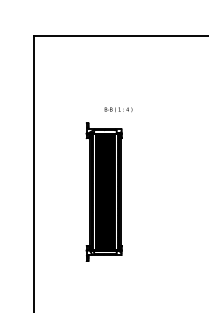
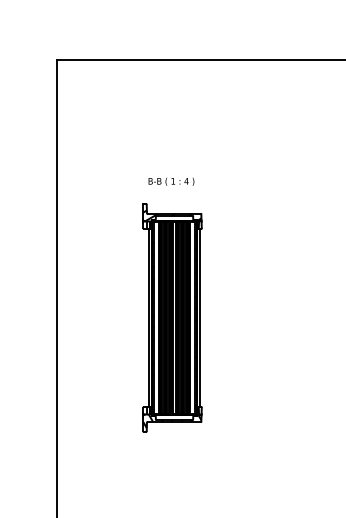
text: (118, 109) -> (171, 181), moved

